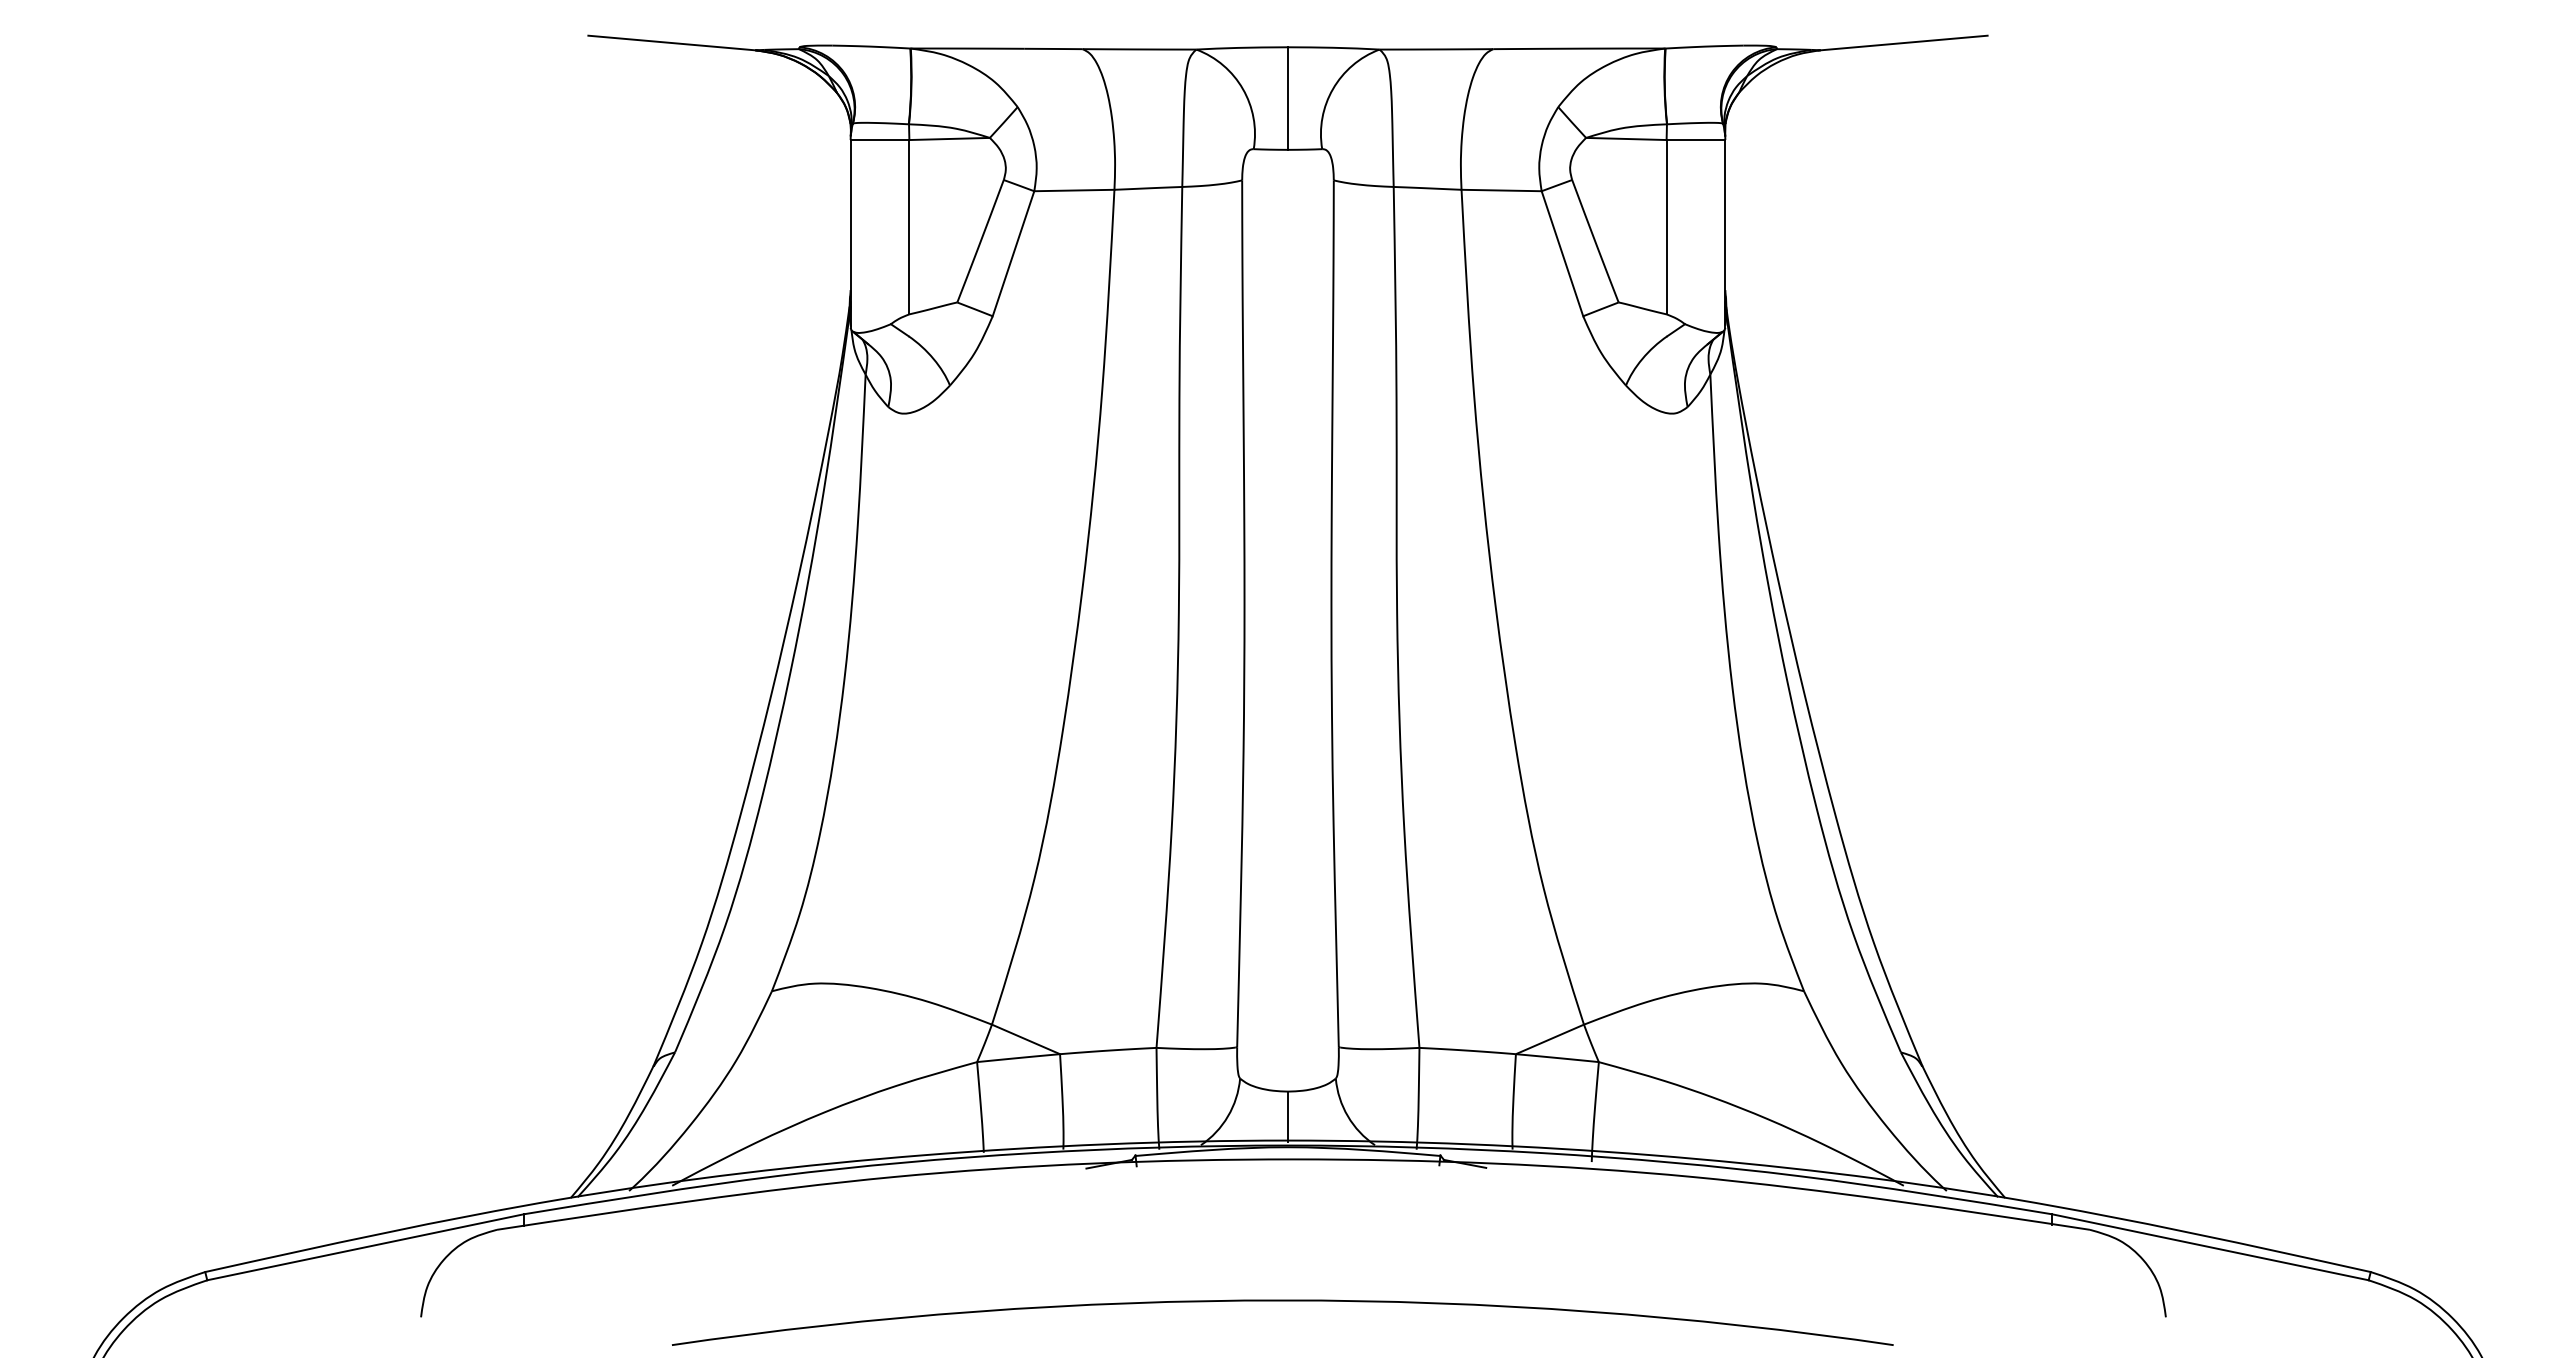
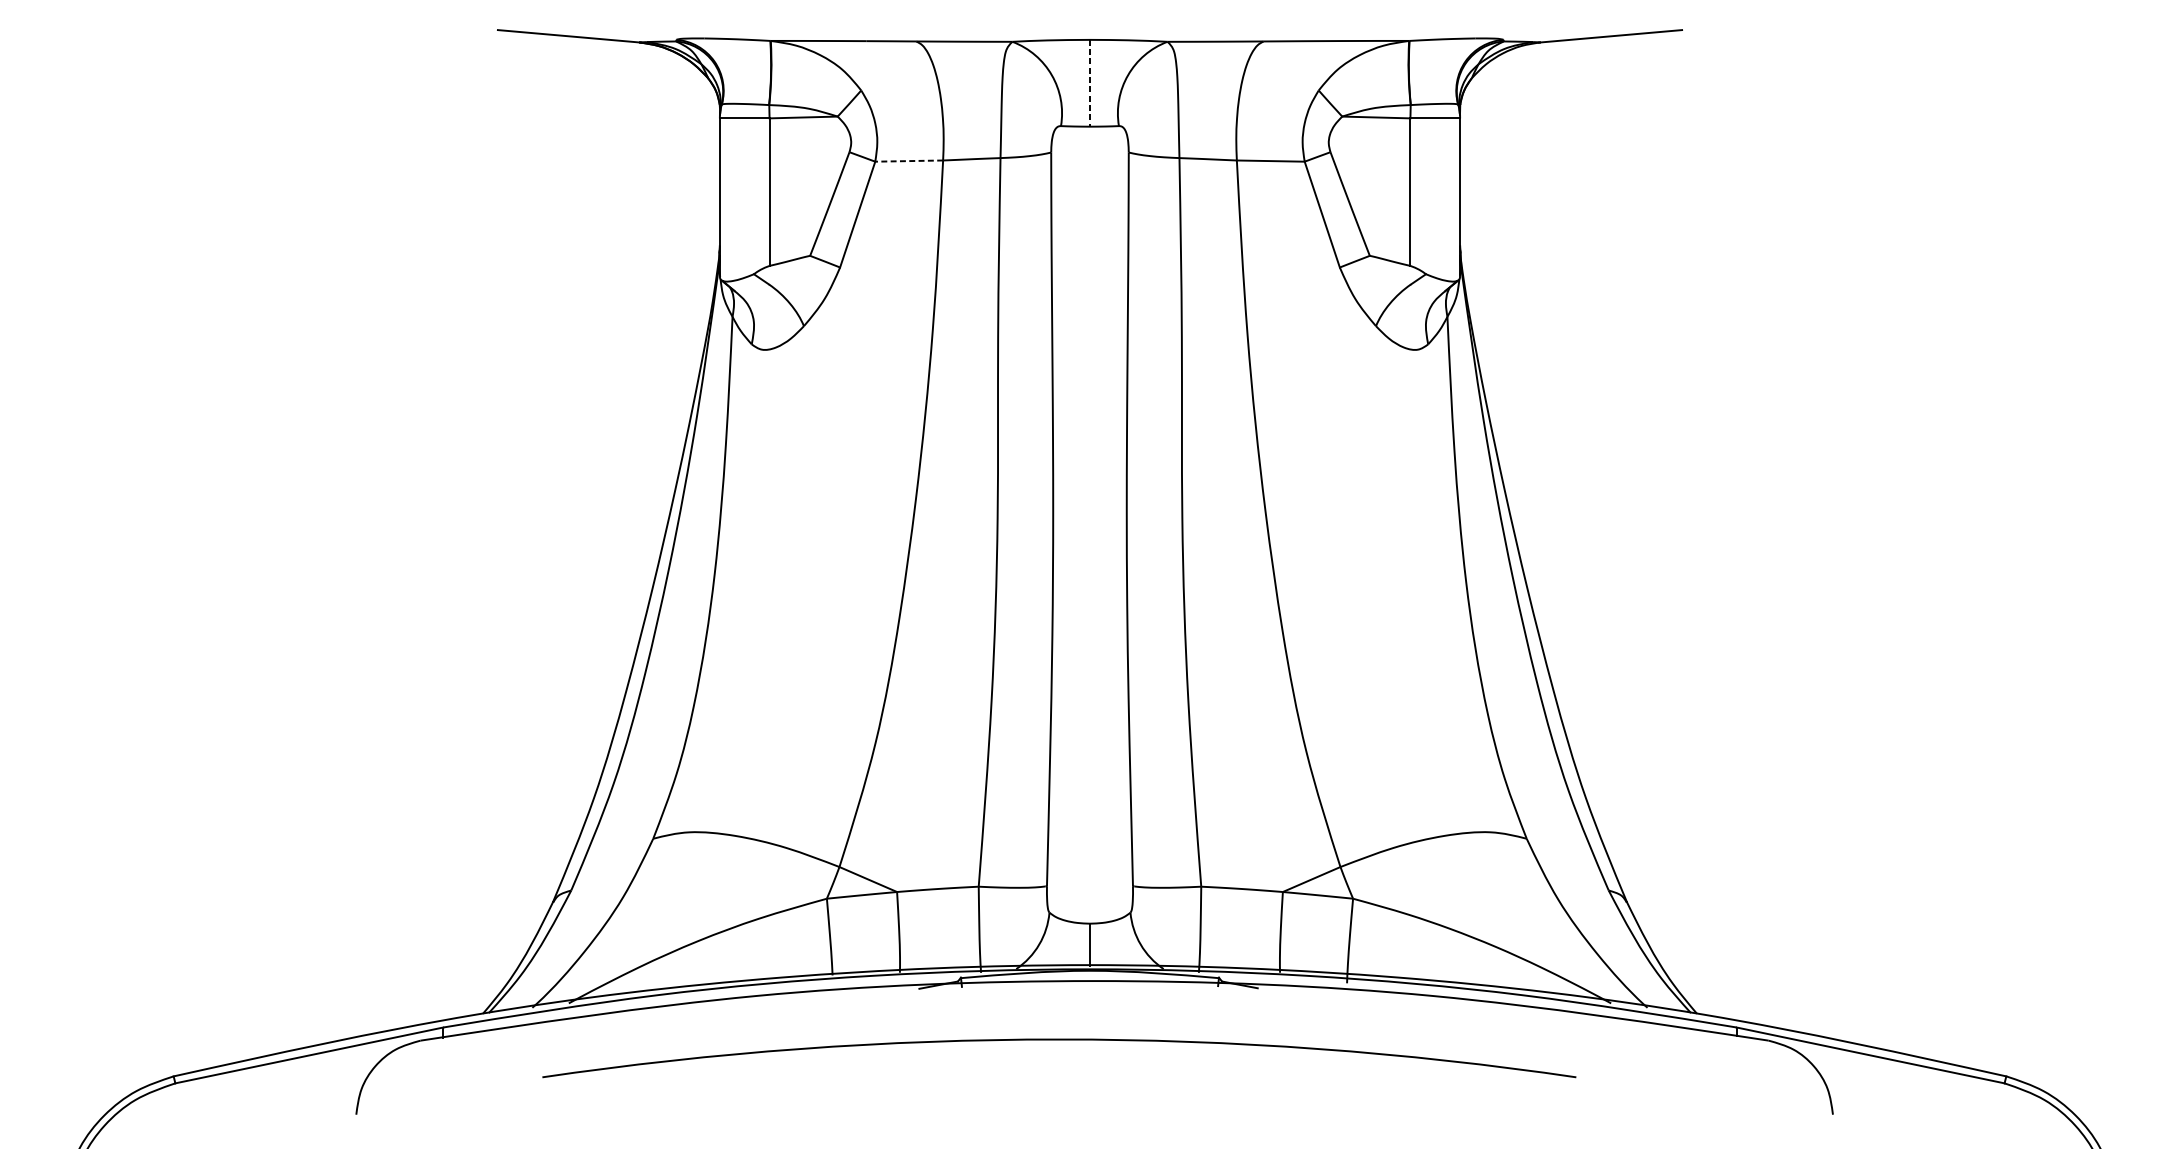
line: (1287, 99) -> (1089, 84), solid -> dashed
line: (1073, 190) -> (908, 161), solid -> dashed
arc: (1282, 1301) -> (1059, 1040), moved

